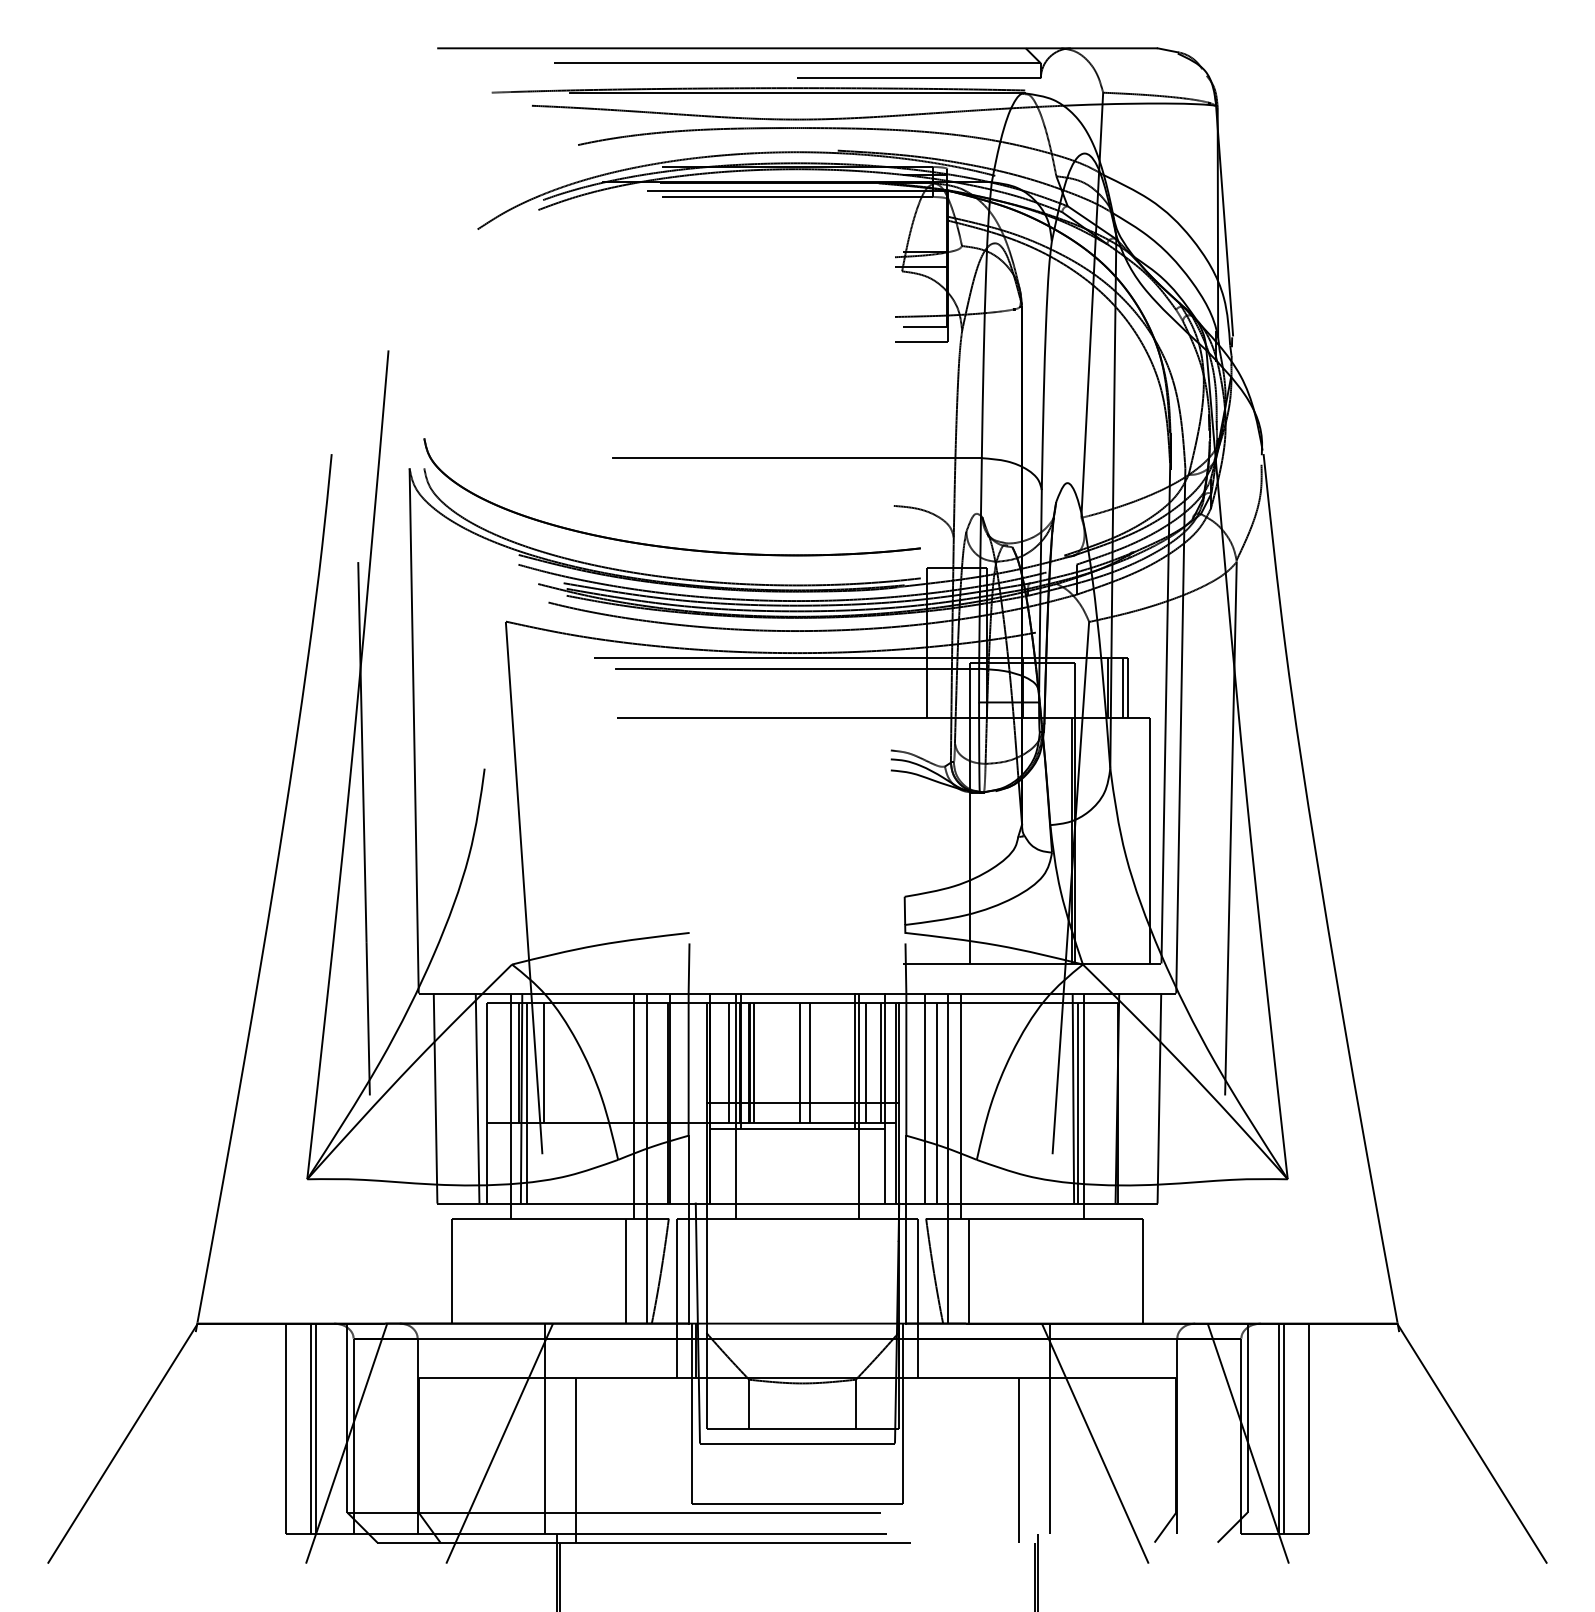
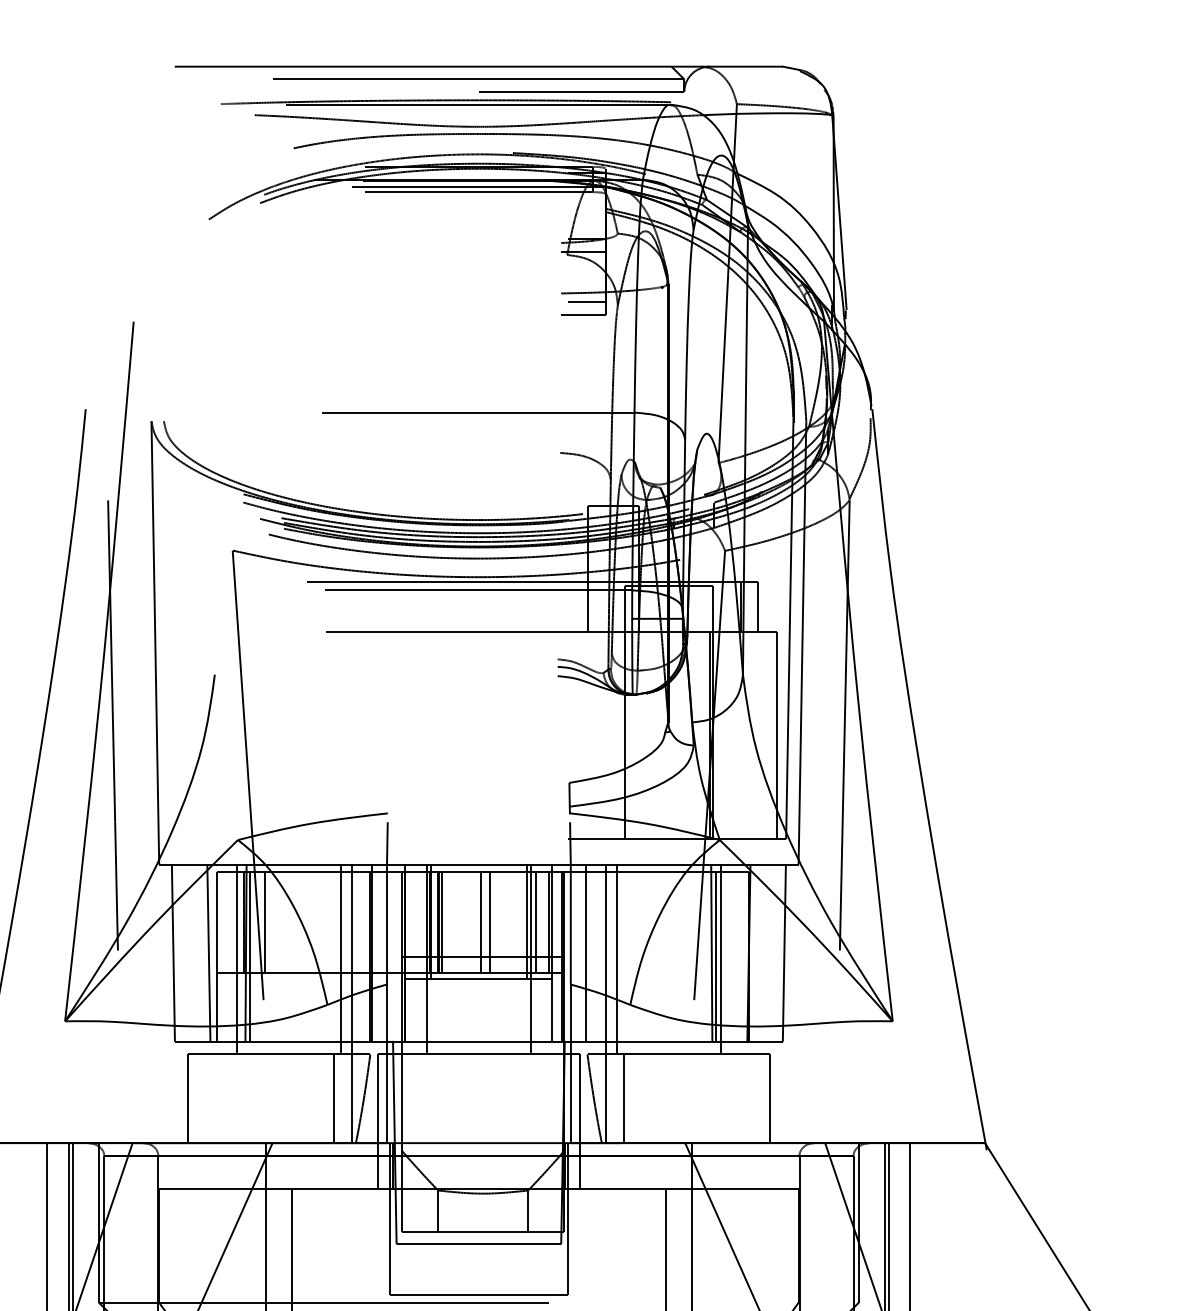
part: (662, 545) -> (364, 486), removed
line: (1123, 688) -> (754, 607), removed
line: (729, 1062) -> (421, 922), removed
line: (936, 1102) -> (596, 956), removed

